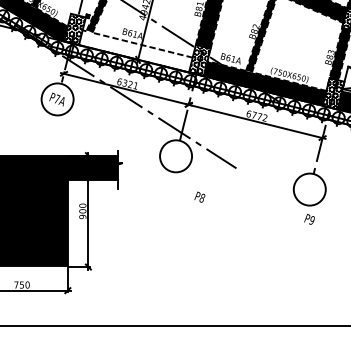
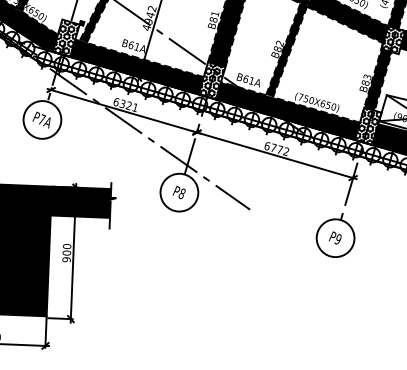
fill: (135, 51) -> (136, 67), added
text: (199, 196) -> (178, 191), moved
text: (309, 219) -> (335, 238), moved

